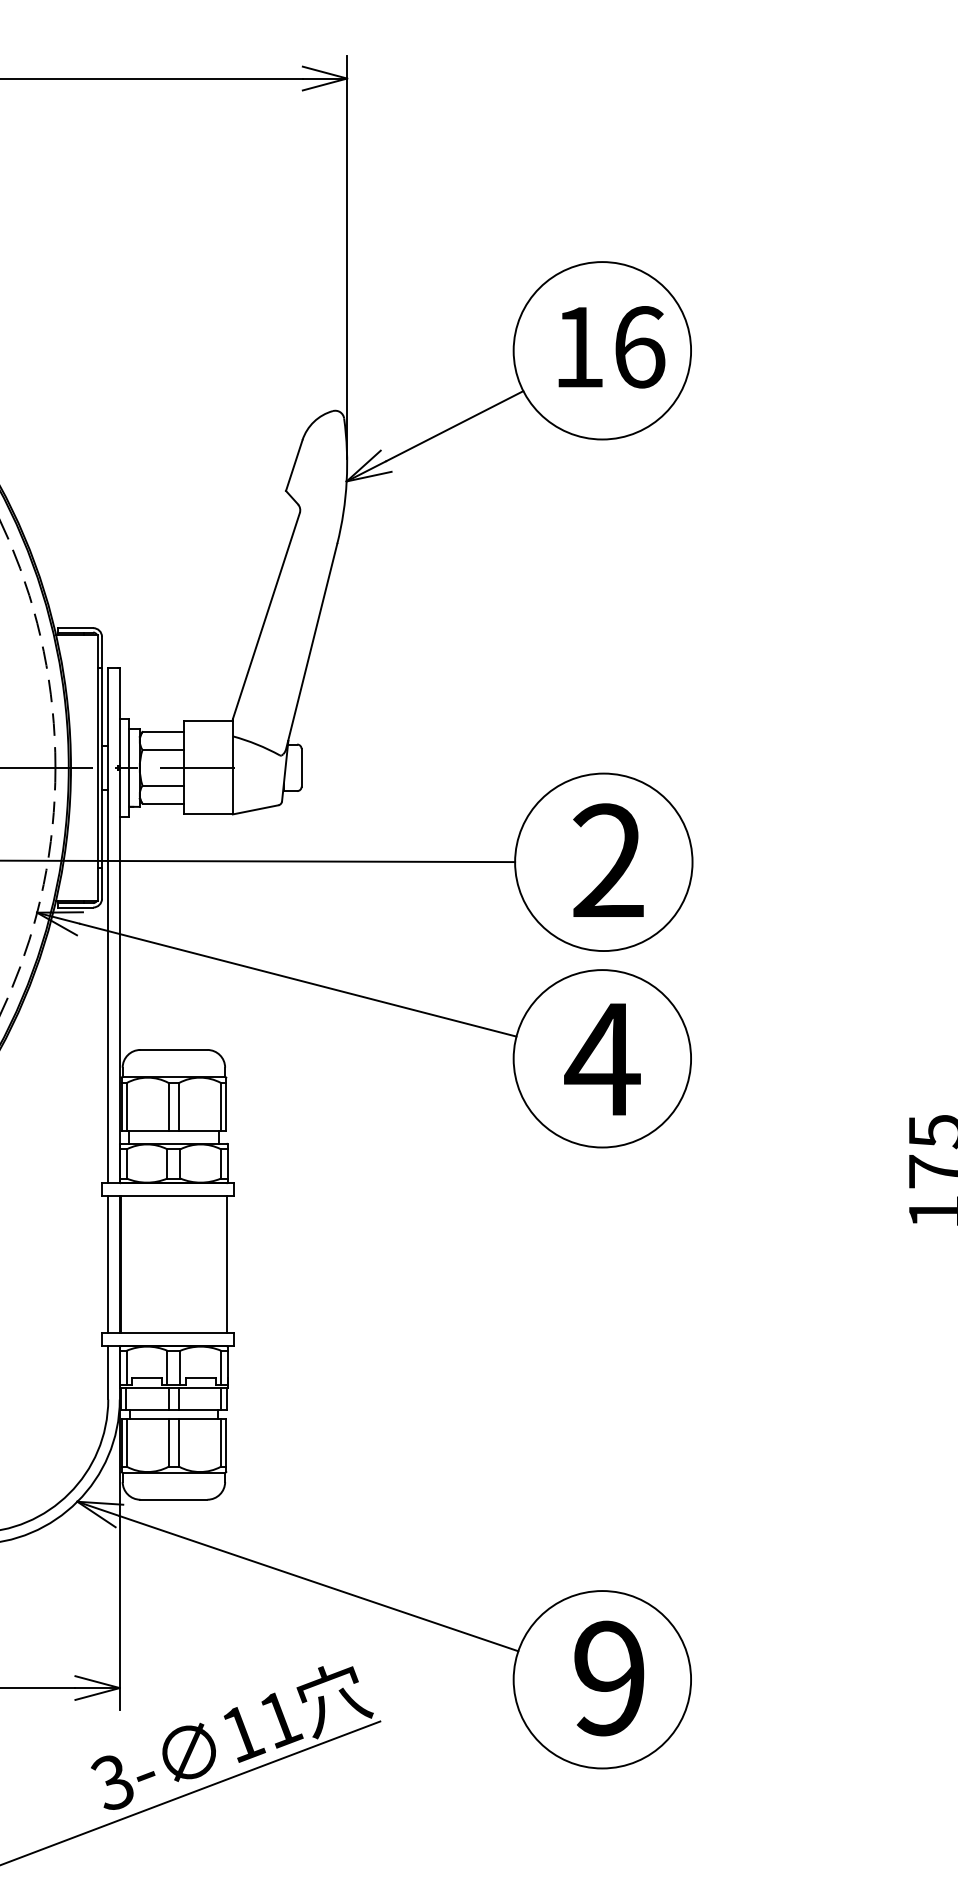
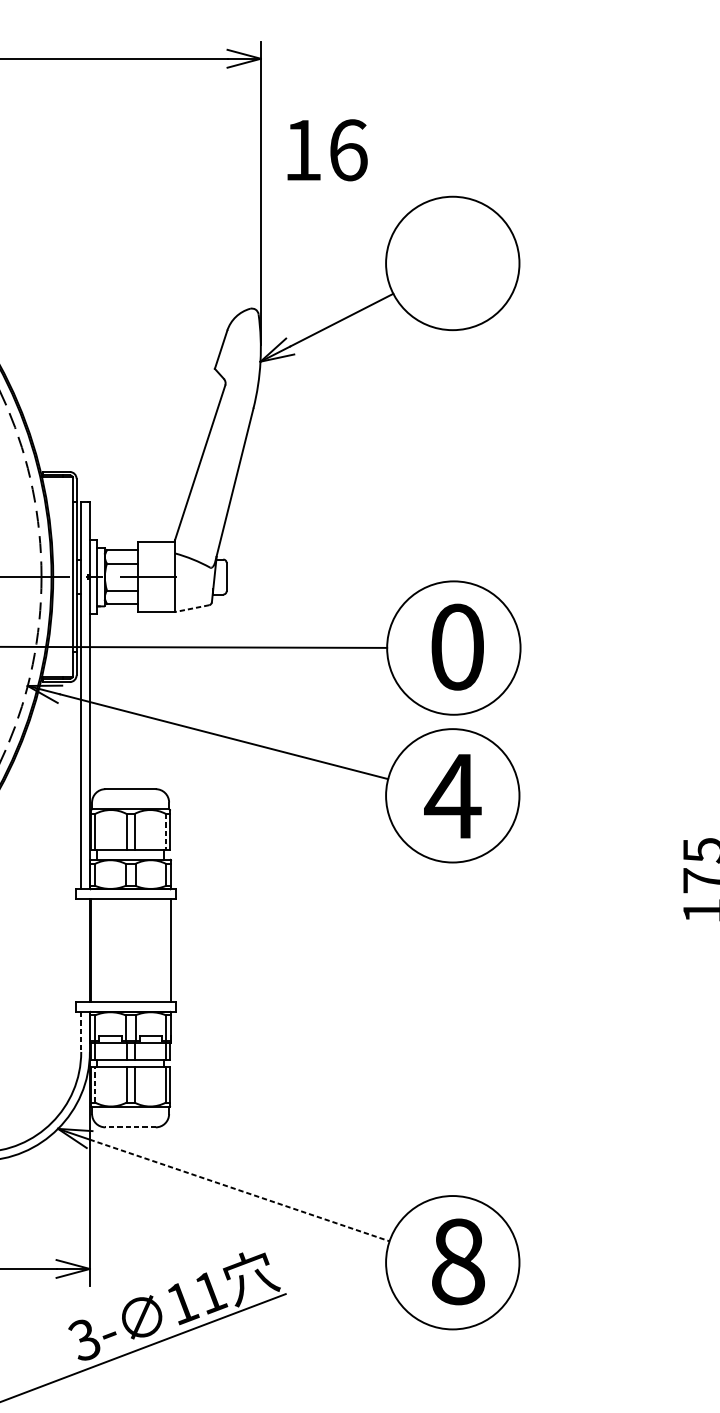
text: (611, 347) -> (327, 150), moved
line: (255, 809) -> (191, 608), solid -> dashed
text: (608, 860) -> (457, 646), 2 -> 0
line: (221, 1106) -> (166, 831), solid -> dashed
line: (108, 1264) -> (81, 950), removed
line: (108, 1372) -> (81, 1031), solid -> dashed
line: (126, 1442) -> (94, 1084), solid -> dashed
line: (173, 1499) -> (130, 1127), solid -> dashed
line: (318, 1583) -> (239, 1190), solid -> dashed
text: (609, 1678) -> (458, 1261), 9 -> 8

